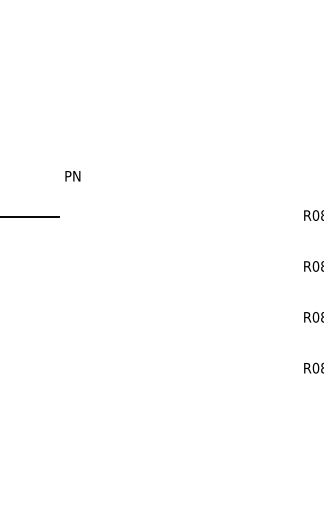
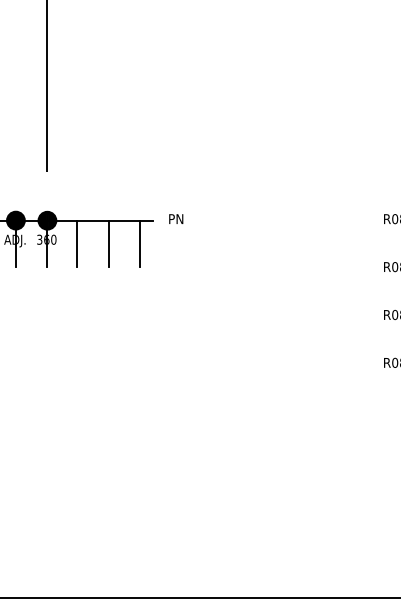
text: (73, 175) -> (176, 218), moved
line: (11, 241) -> (108, 243), added
line: (45, 241) -> (140, 243), added

